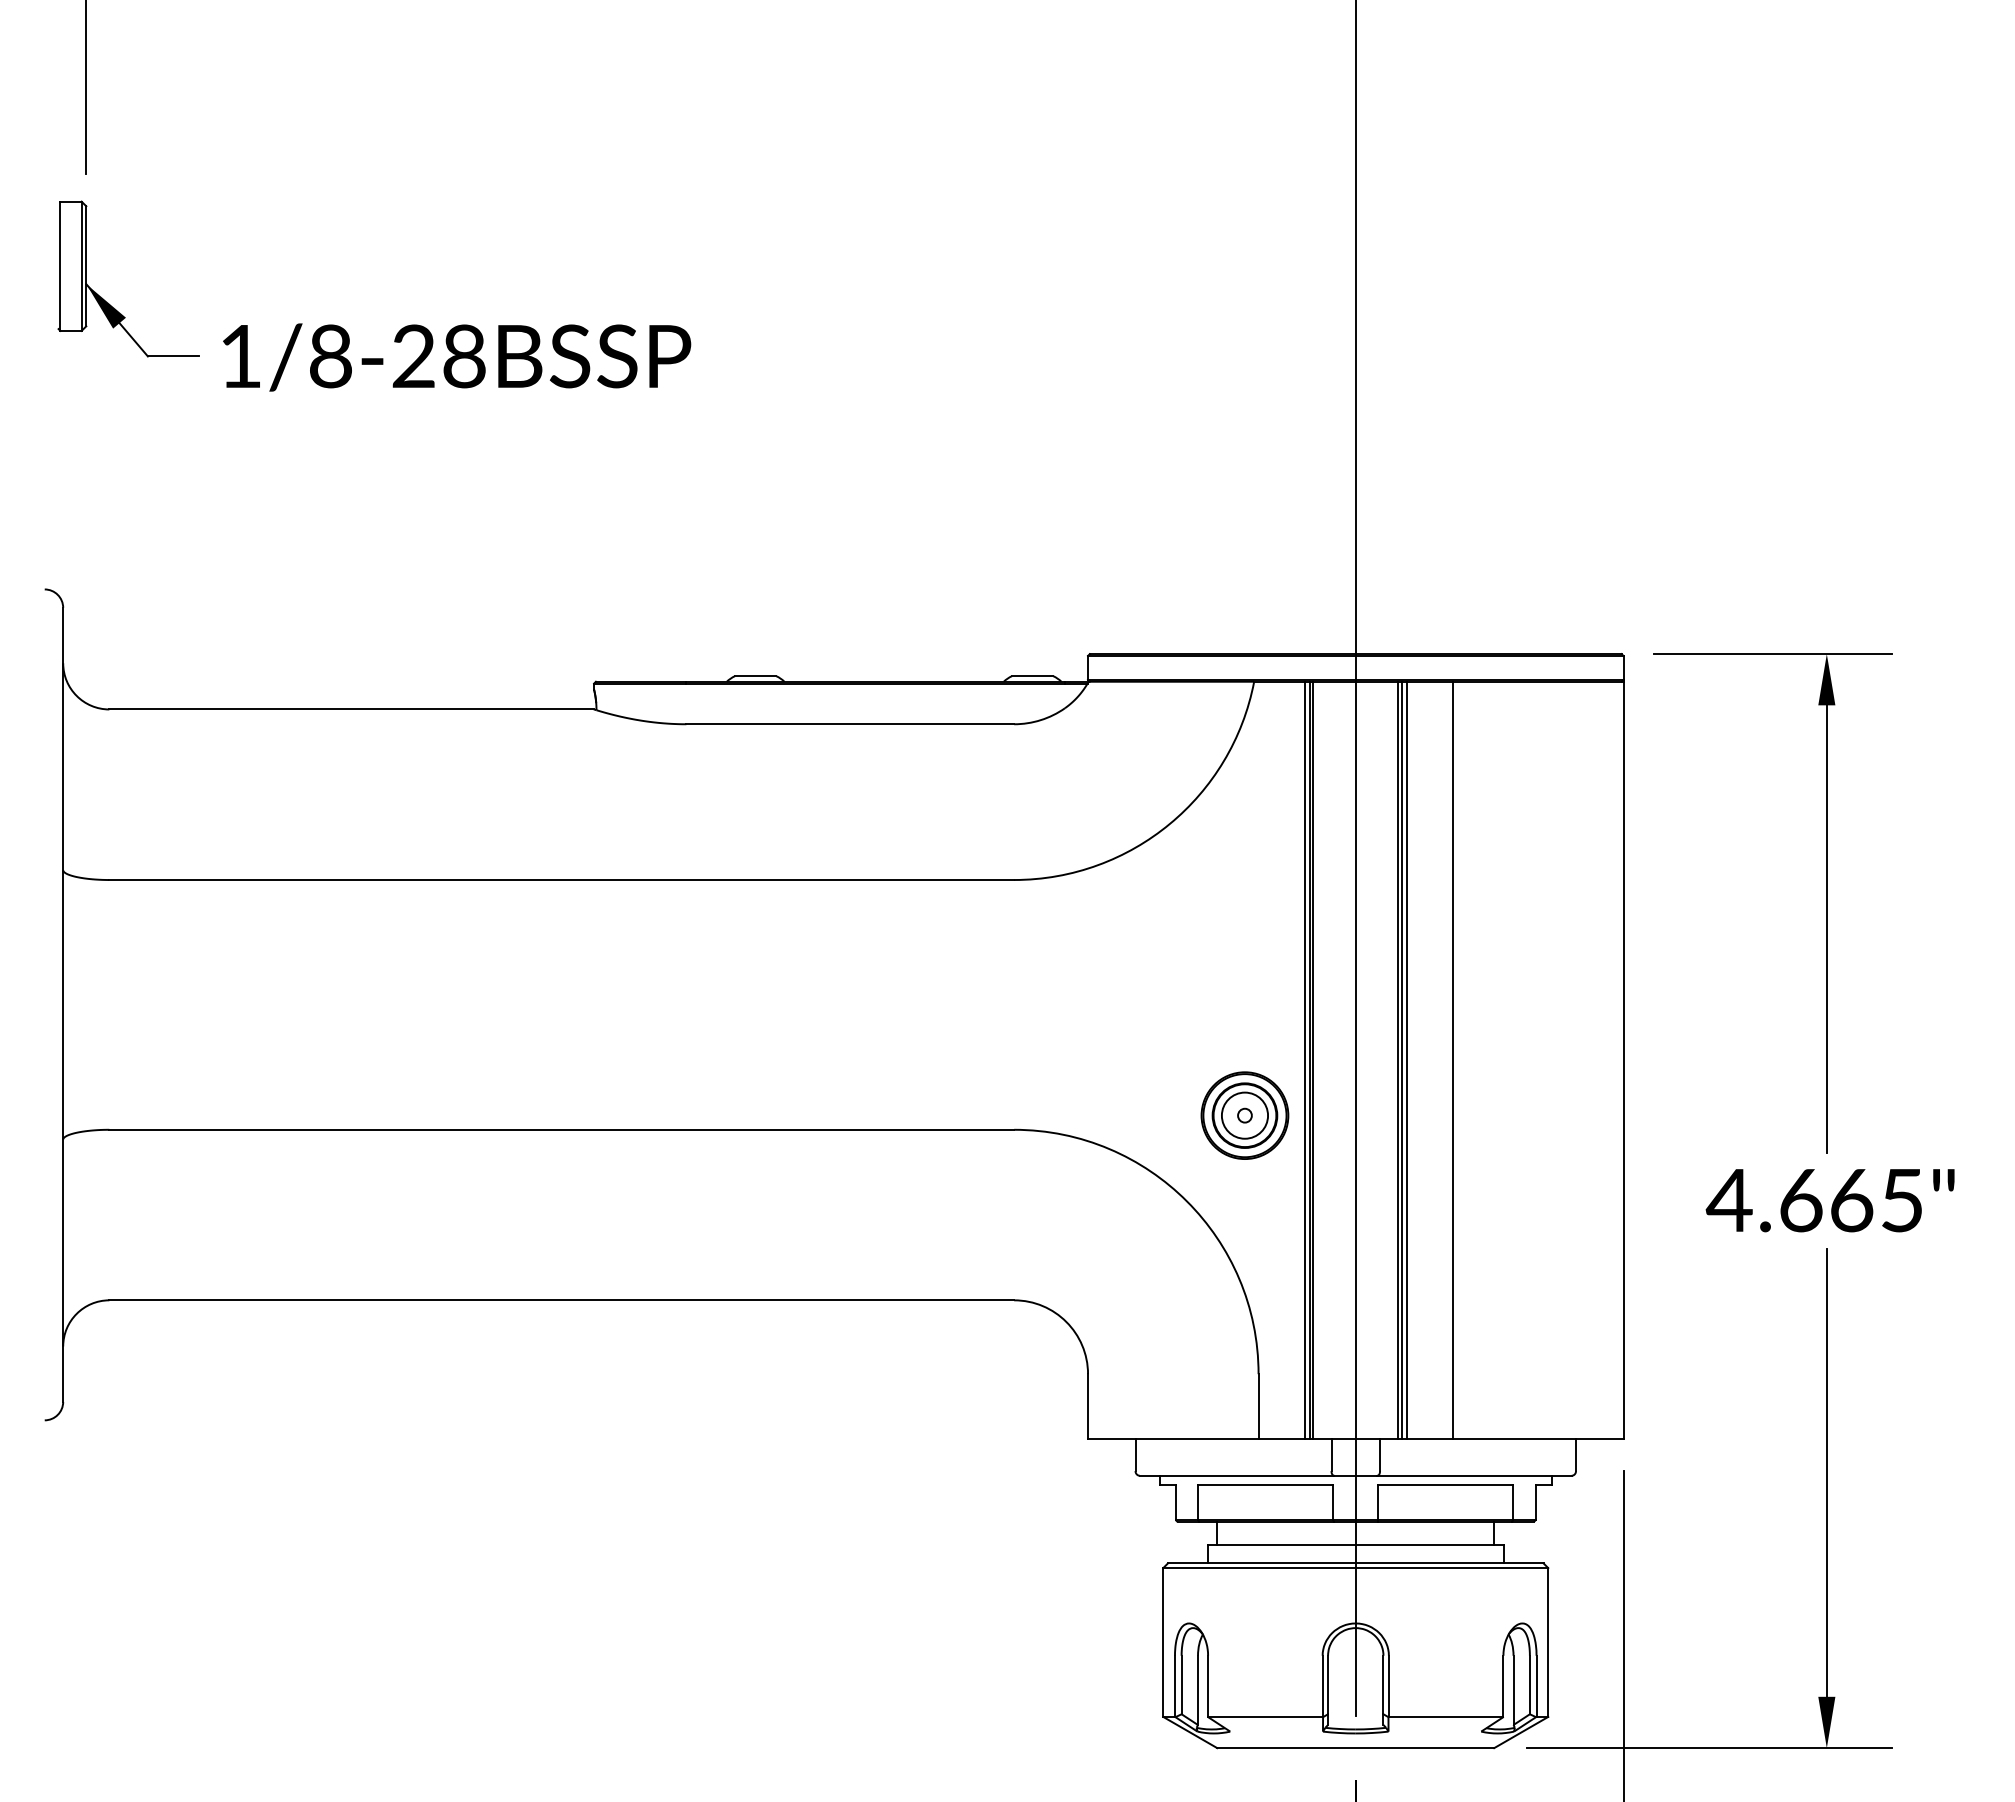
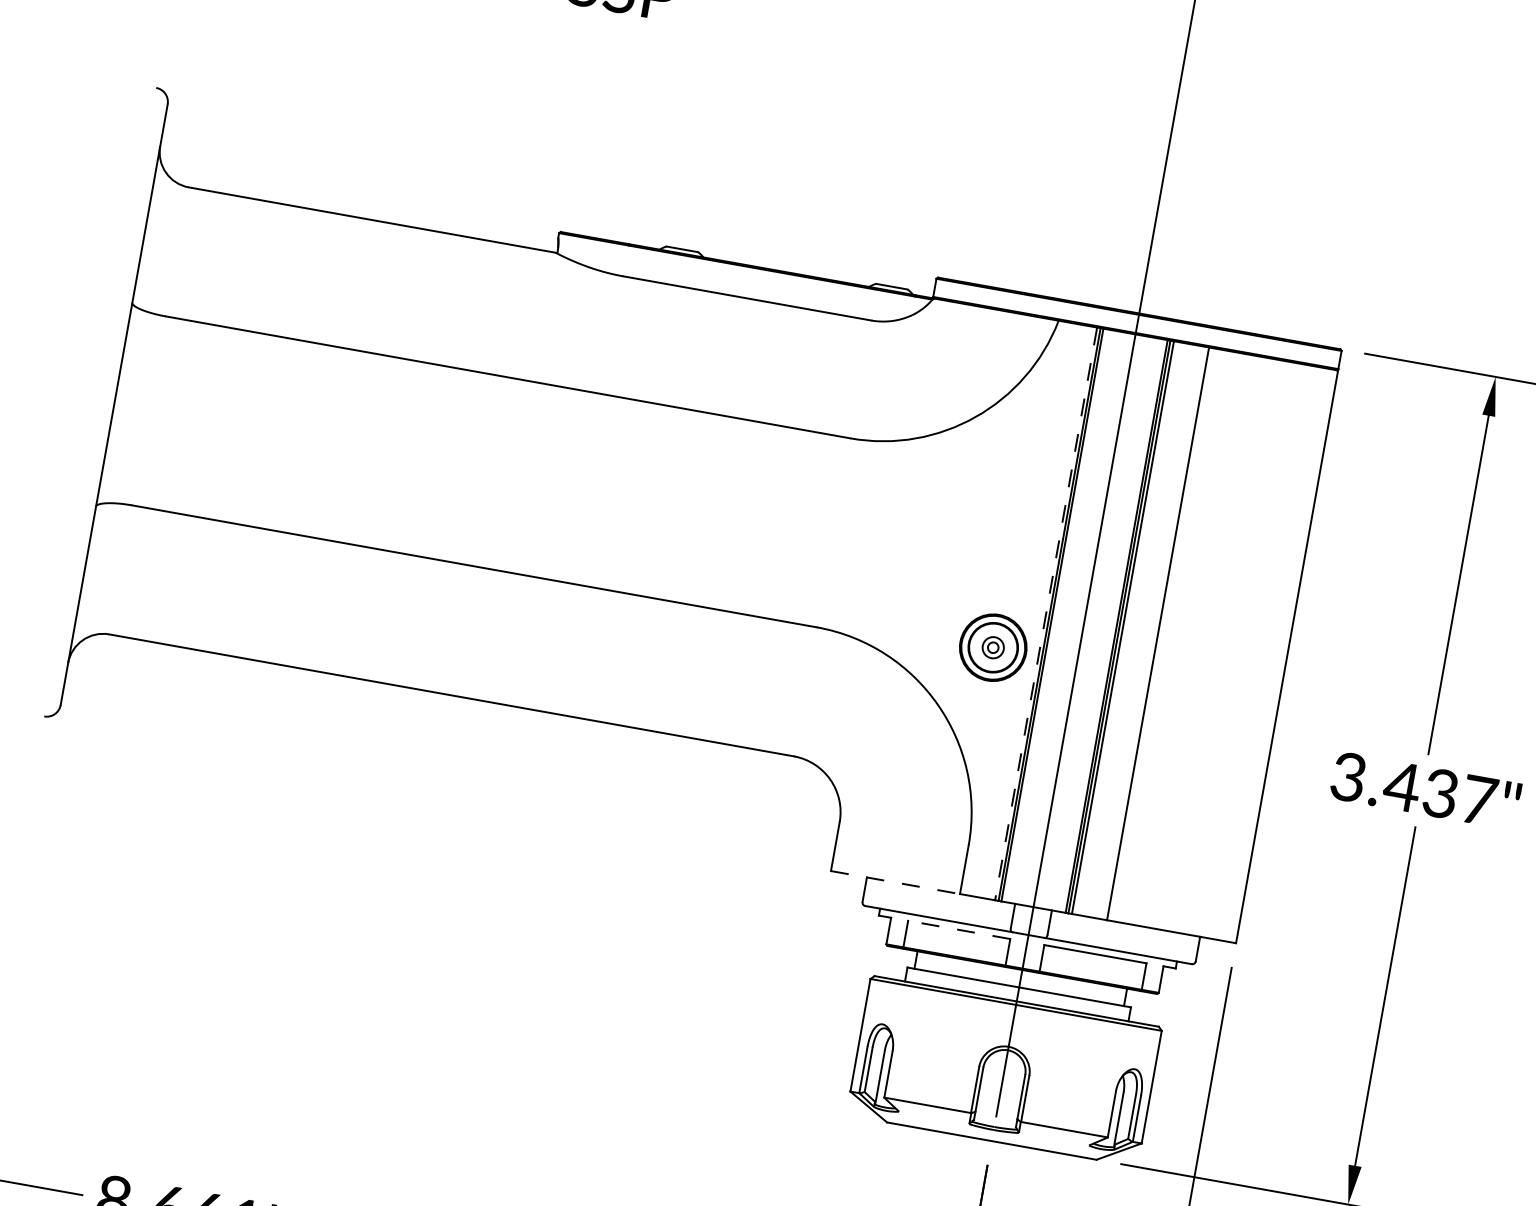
line: (1304, 1060) -> (1045, 614), solid -> dashed
circle: (1244, 1115) -> (992, 647), size x0.6
text: (1814, 1200) -> (1412, 788), 4.665" -> 3.437"
line: (1173, 1438) -> (895, 882), solid -> dashed
line: (1265, 1484) -> (959, 929), solid -> dashed

